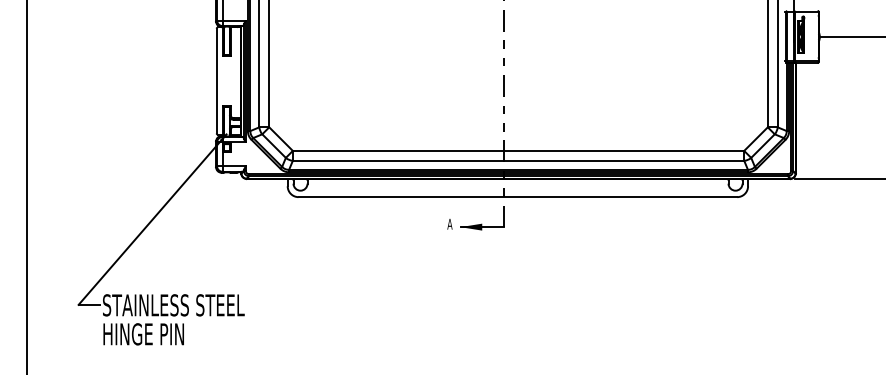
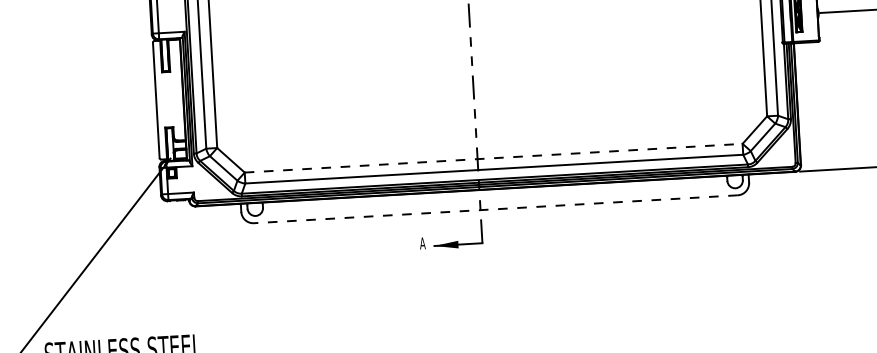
line: (518, 150) -> (493, 157), solid -> dashed
line: (517, 197) -> (495, 209), solid -> dashed

